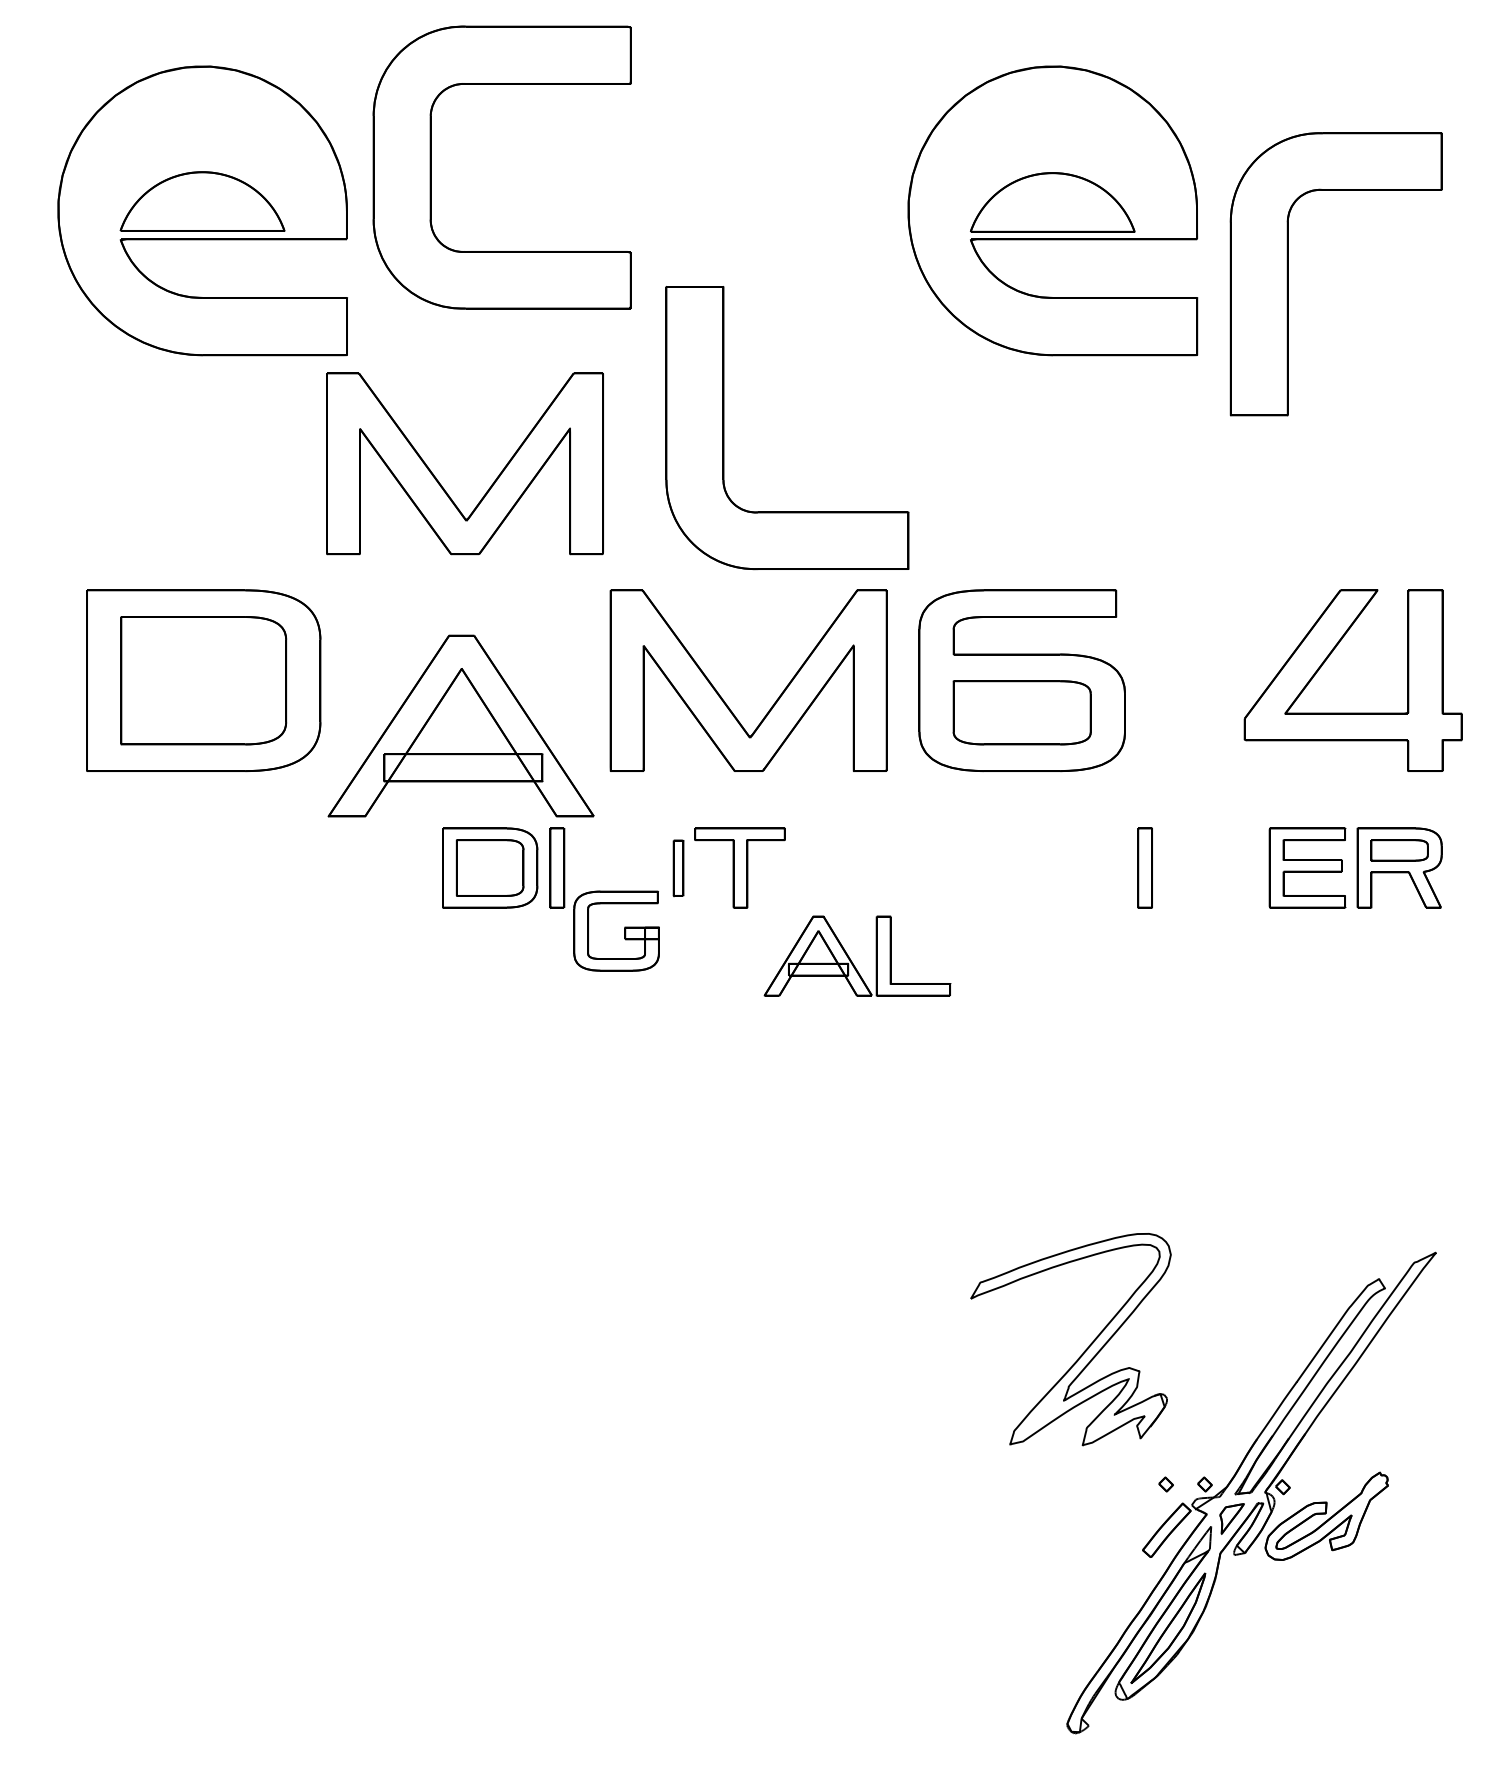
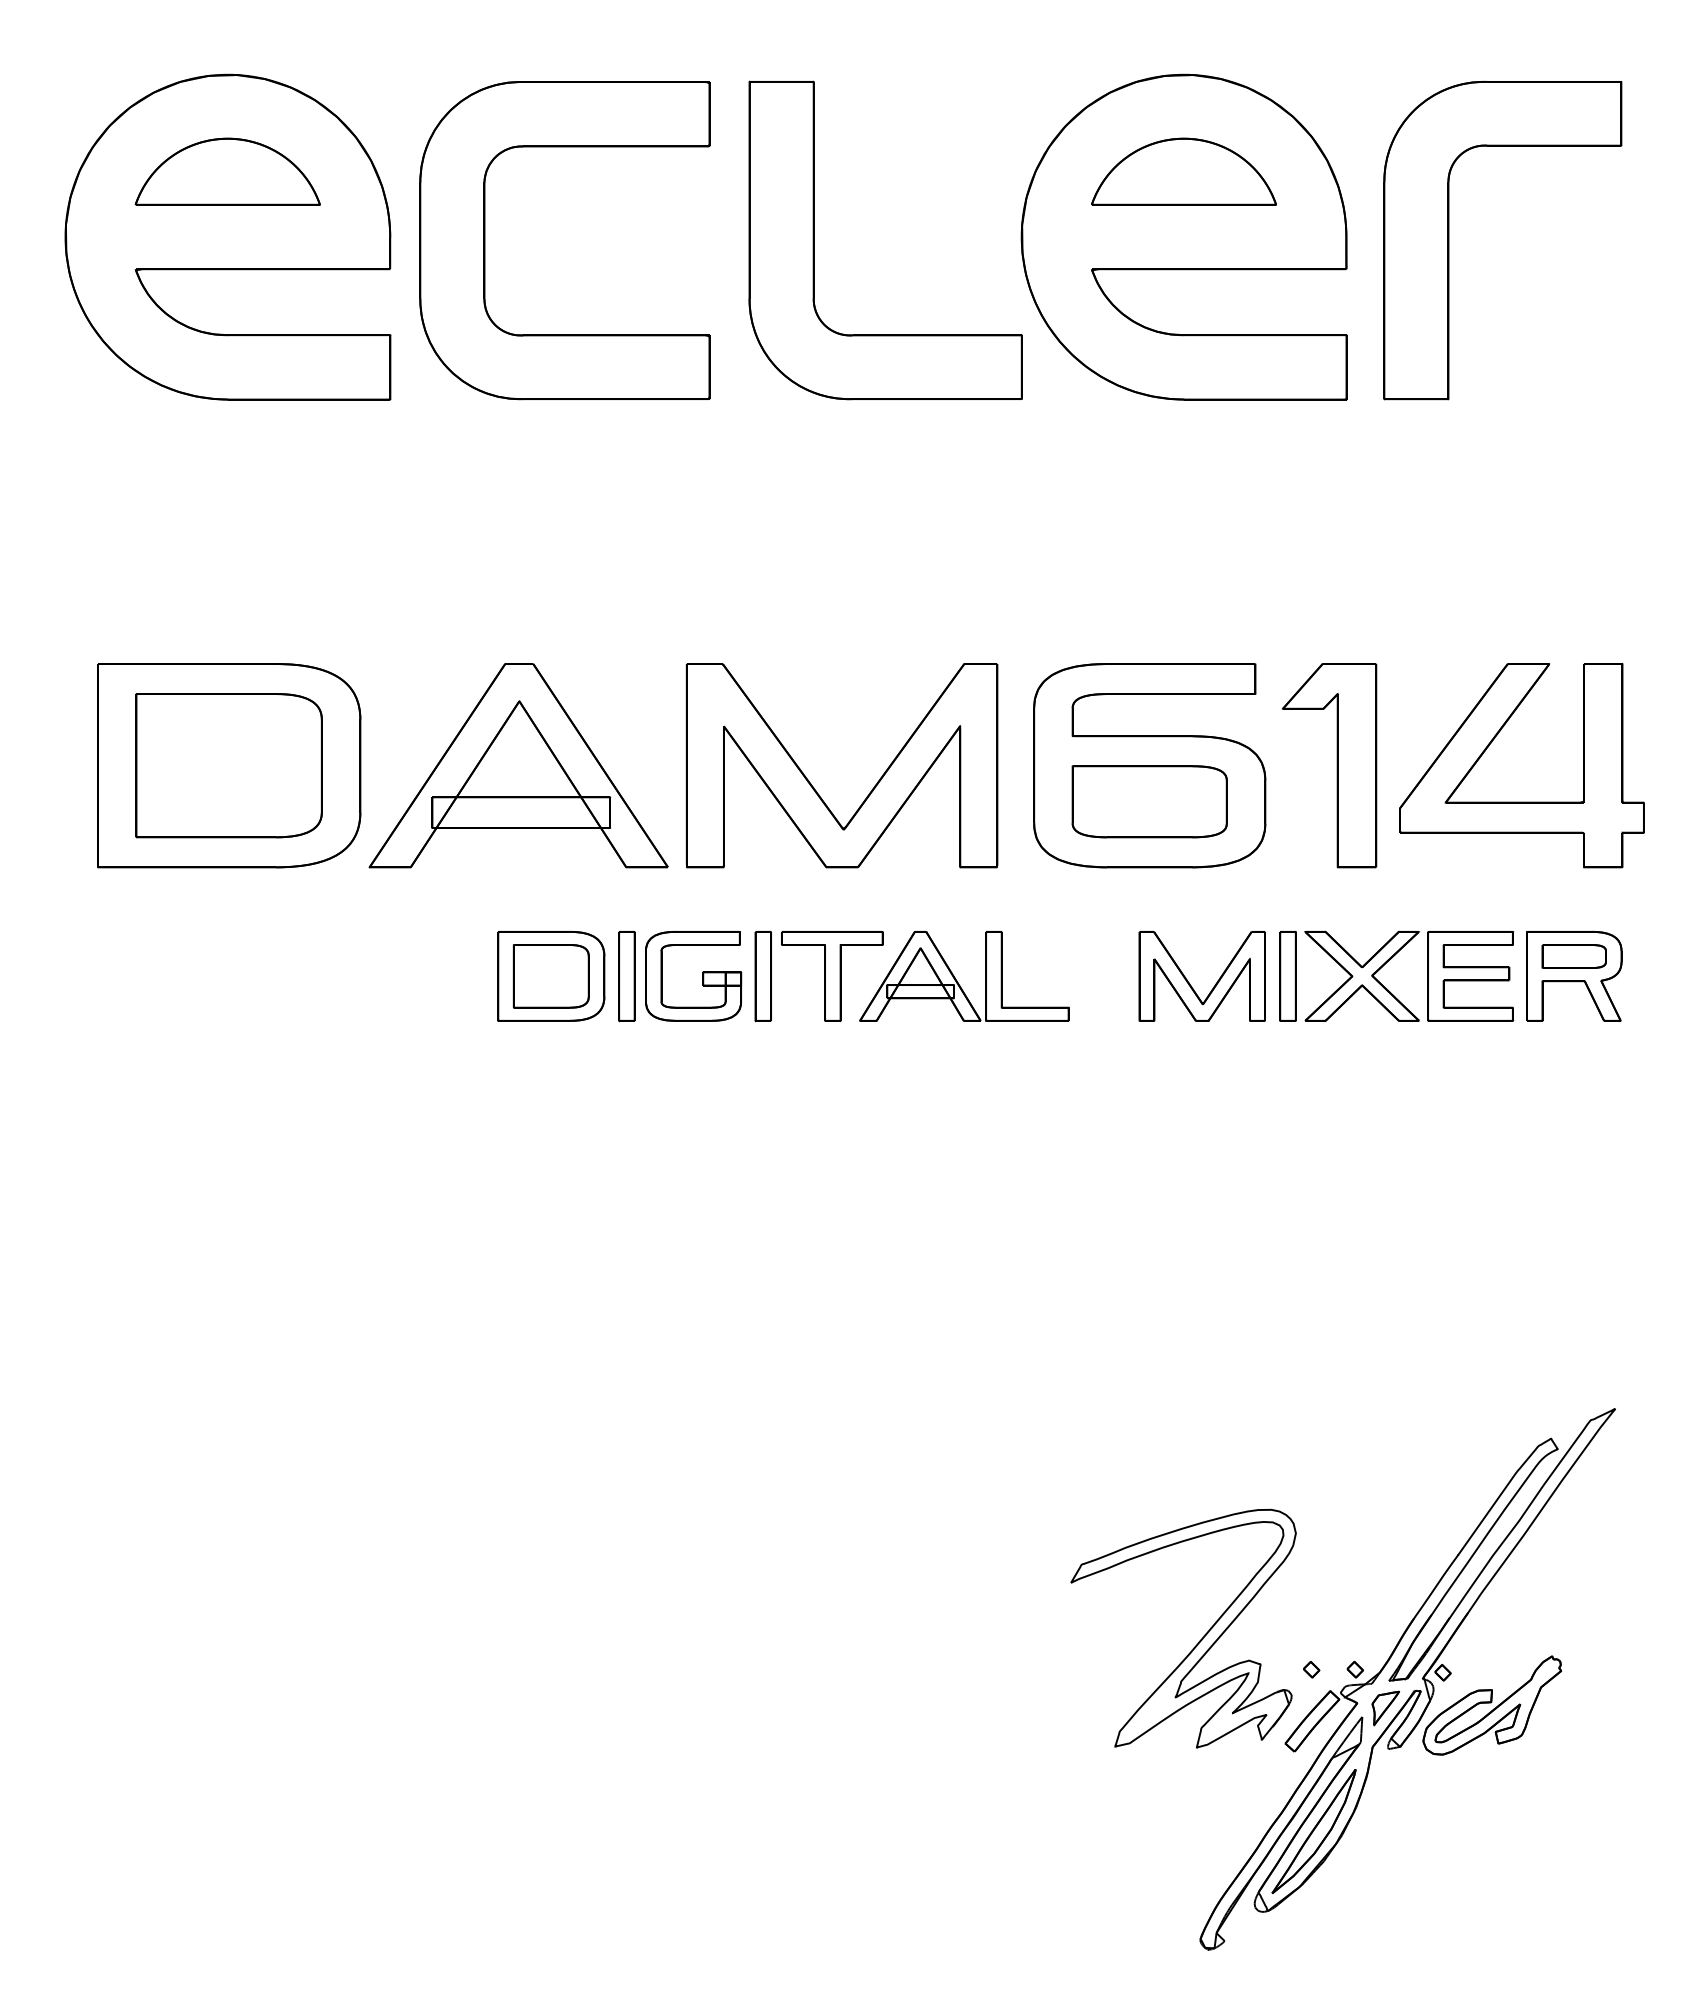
part: (431, 167) -> (485, 240), moved
part: (202, 201) -> (227, 171), moved
part: (1052, 202) -> (1183, 171), moved
part: (1288, 274) -> (1449, 240), moved
part: (724, 428) -> (814, 240), moved
part: (440, 483) -> (495, 543), removed
part: (1188, 680) -> (1336, 765), added
part: (460, 725) -> (518, 765), moved
part: (1210, 867) -> (1361, 975), added
part: (677, 868) -> (762, 976), size x1.43
part: (1057, 873) -> (1189, 982), added
part: (624, 931) -> (702, 976), moved
part: (851, 959) -> (957, 980), moved
part: (1084, 1350) -> (1198, 1641), moved

